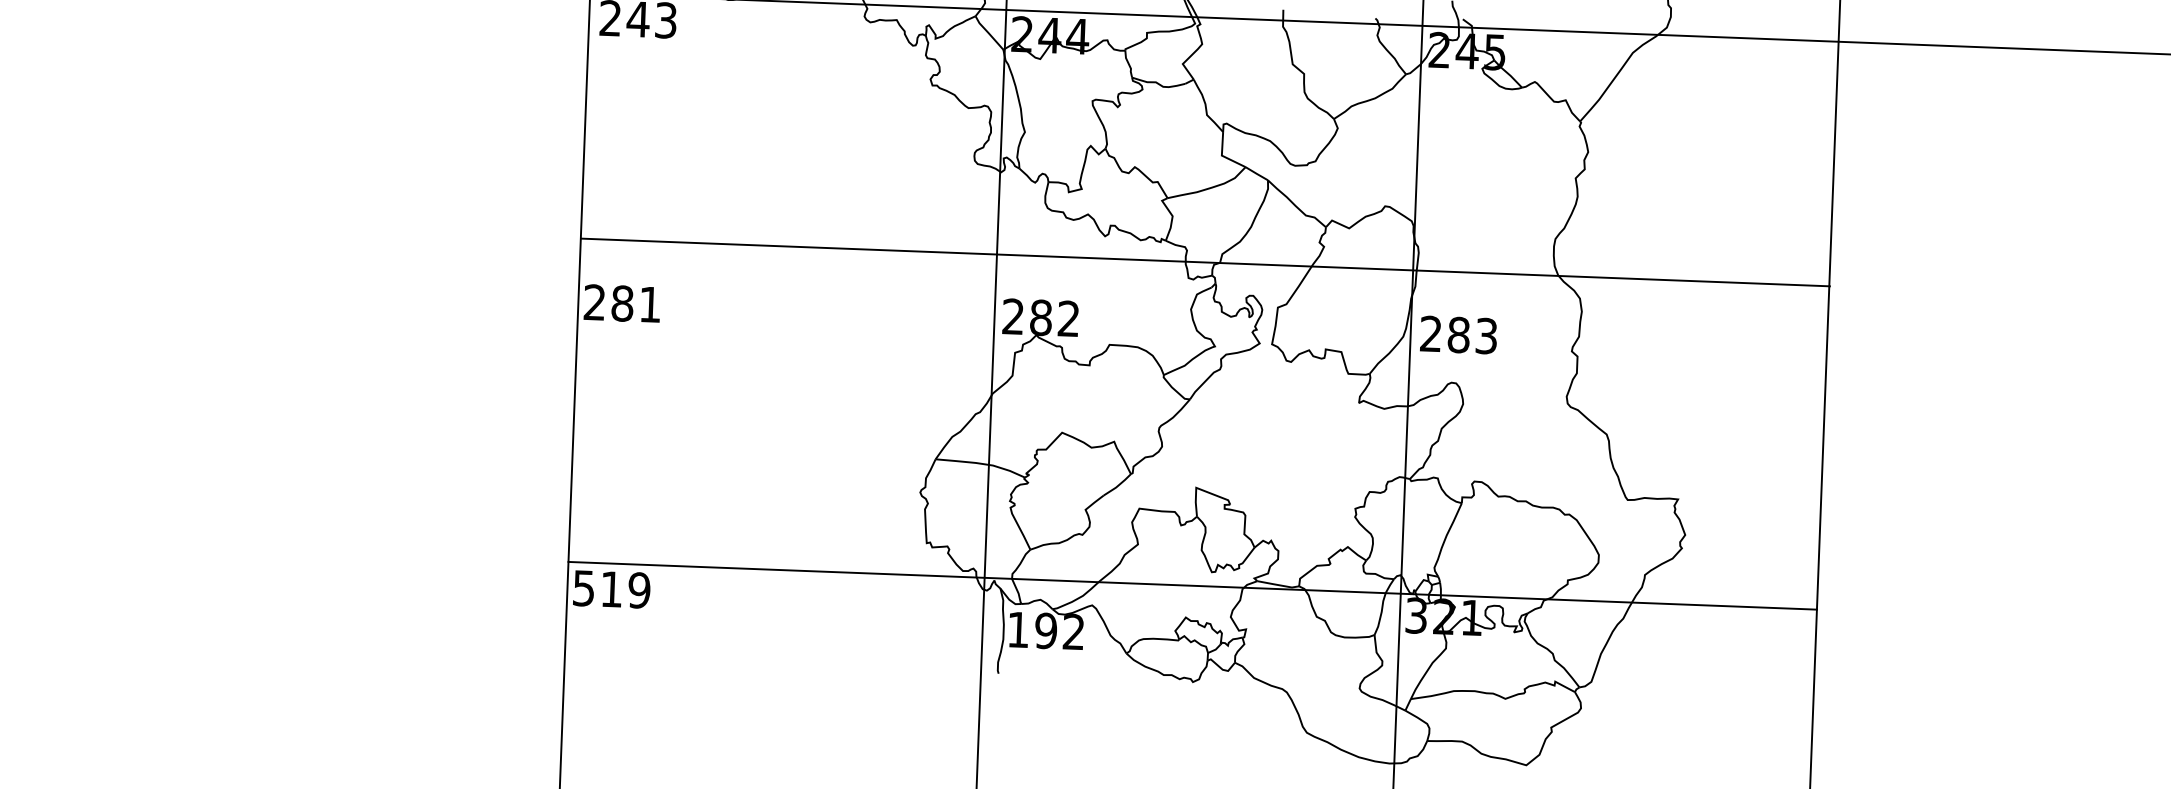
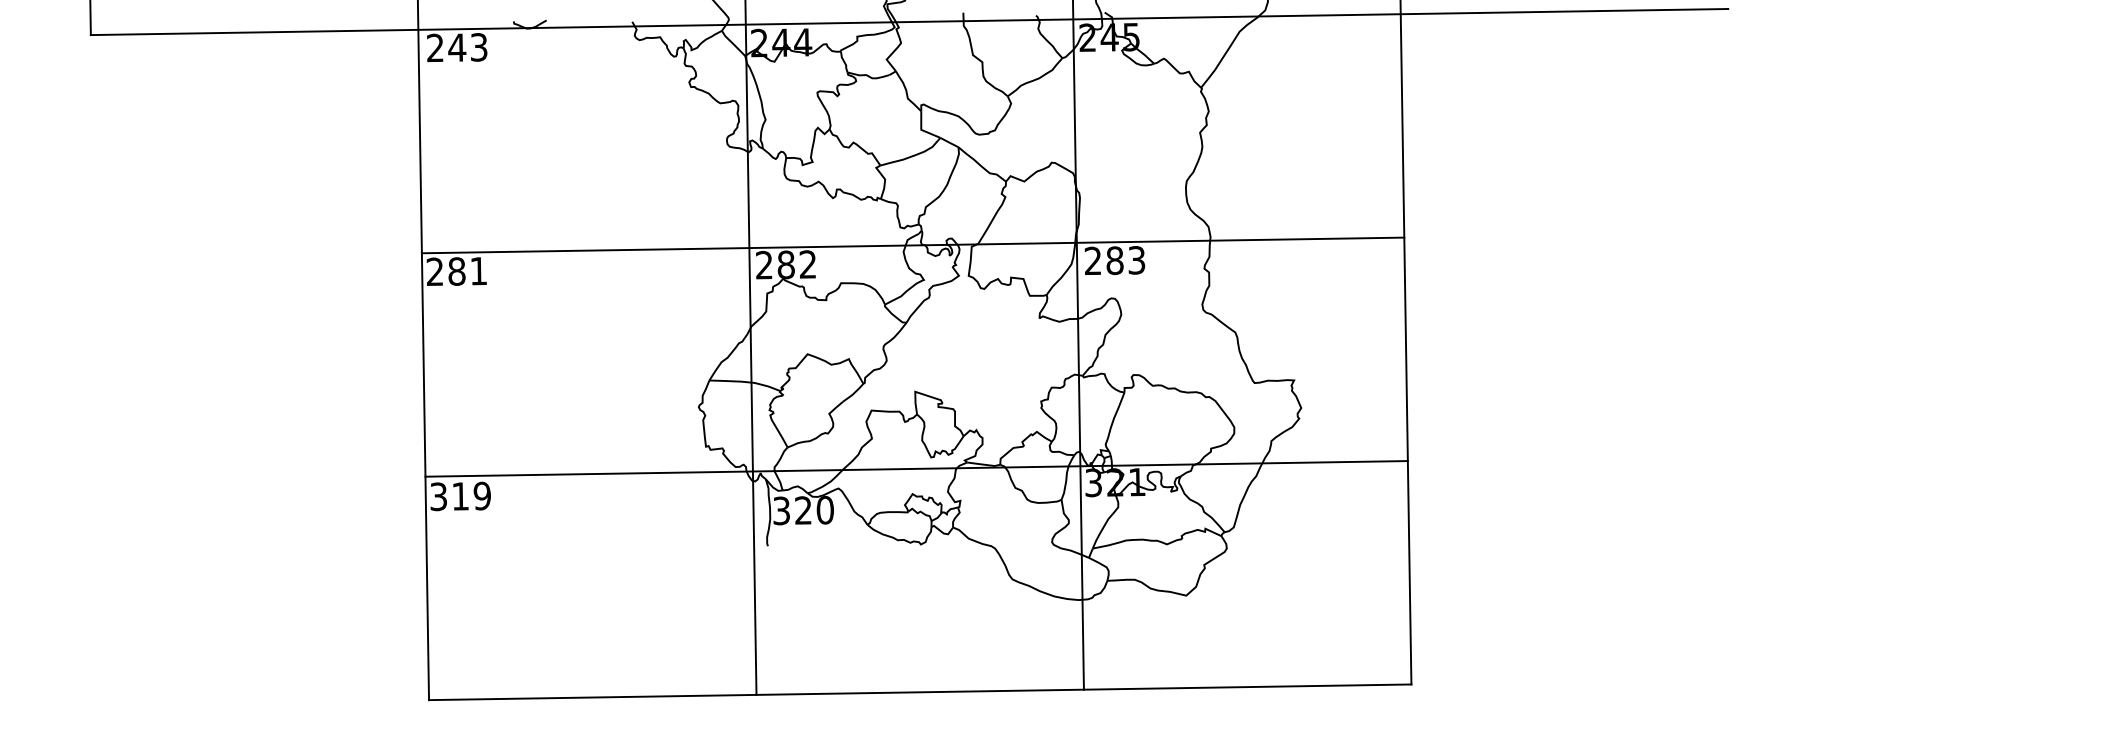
line: (1204, 262) -> (912, 245), moved
text: (583, 587) -> (438, 496), 519 -> 319
text: (1046, 630) -> (803, 510), 192 -> 320

